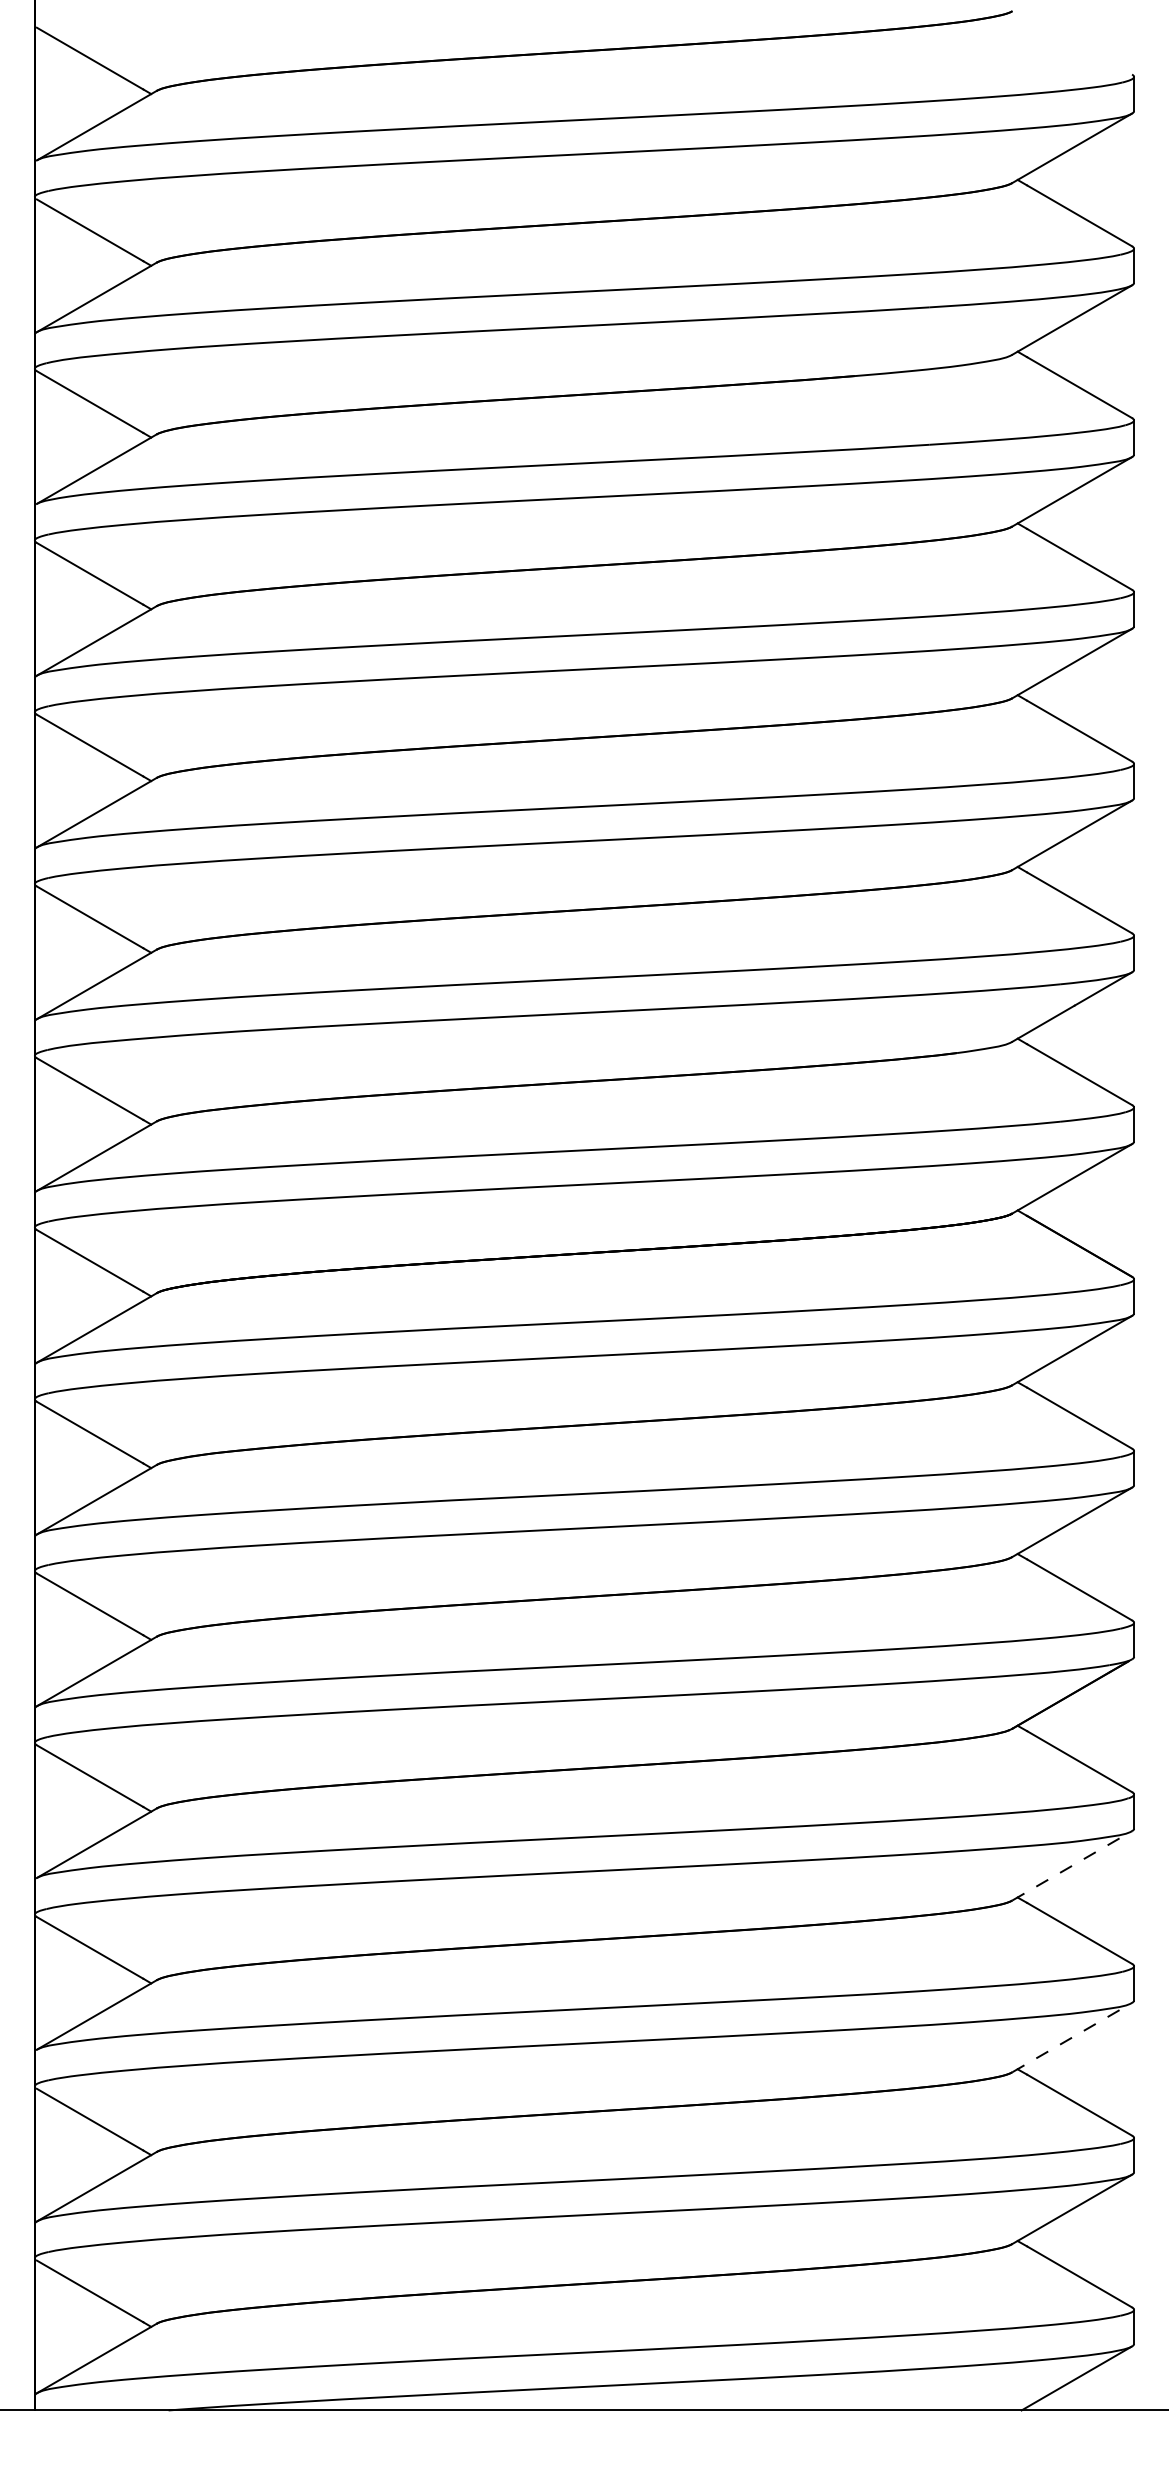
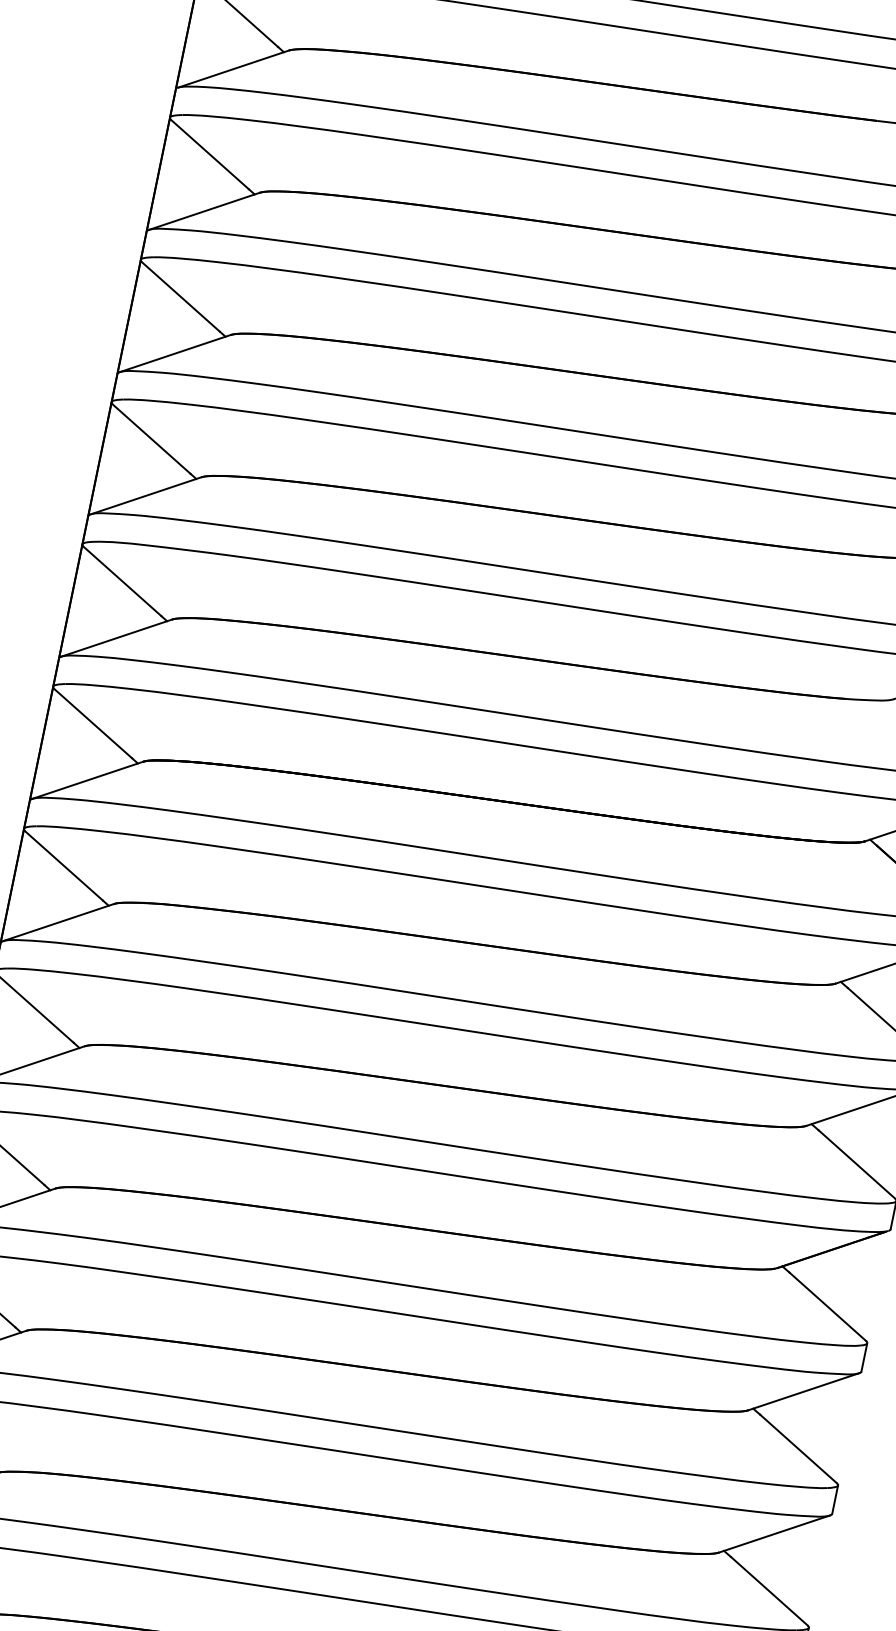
line: (1072, 1865) -> (804, 1391), dashed -> solid
line: (1072, 2037) -> (774, 1533), dashed -> solid

